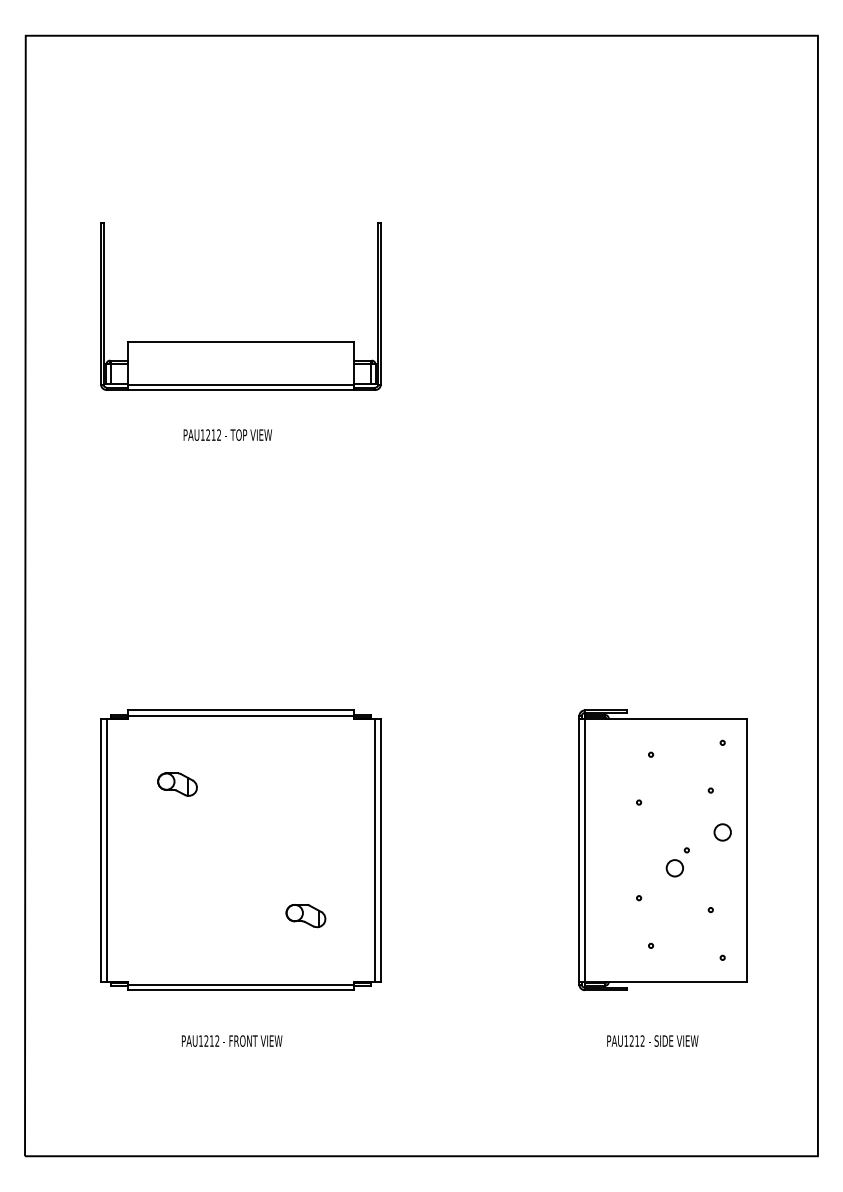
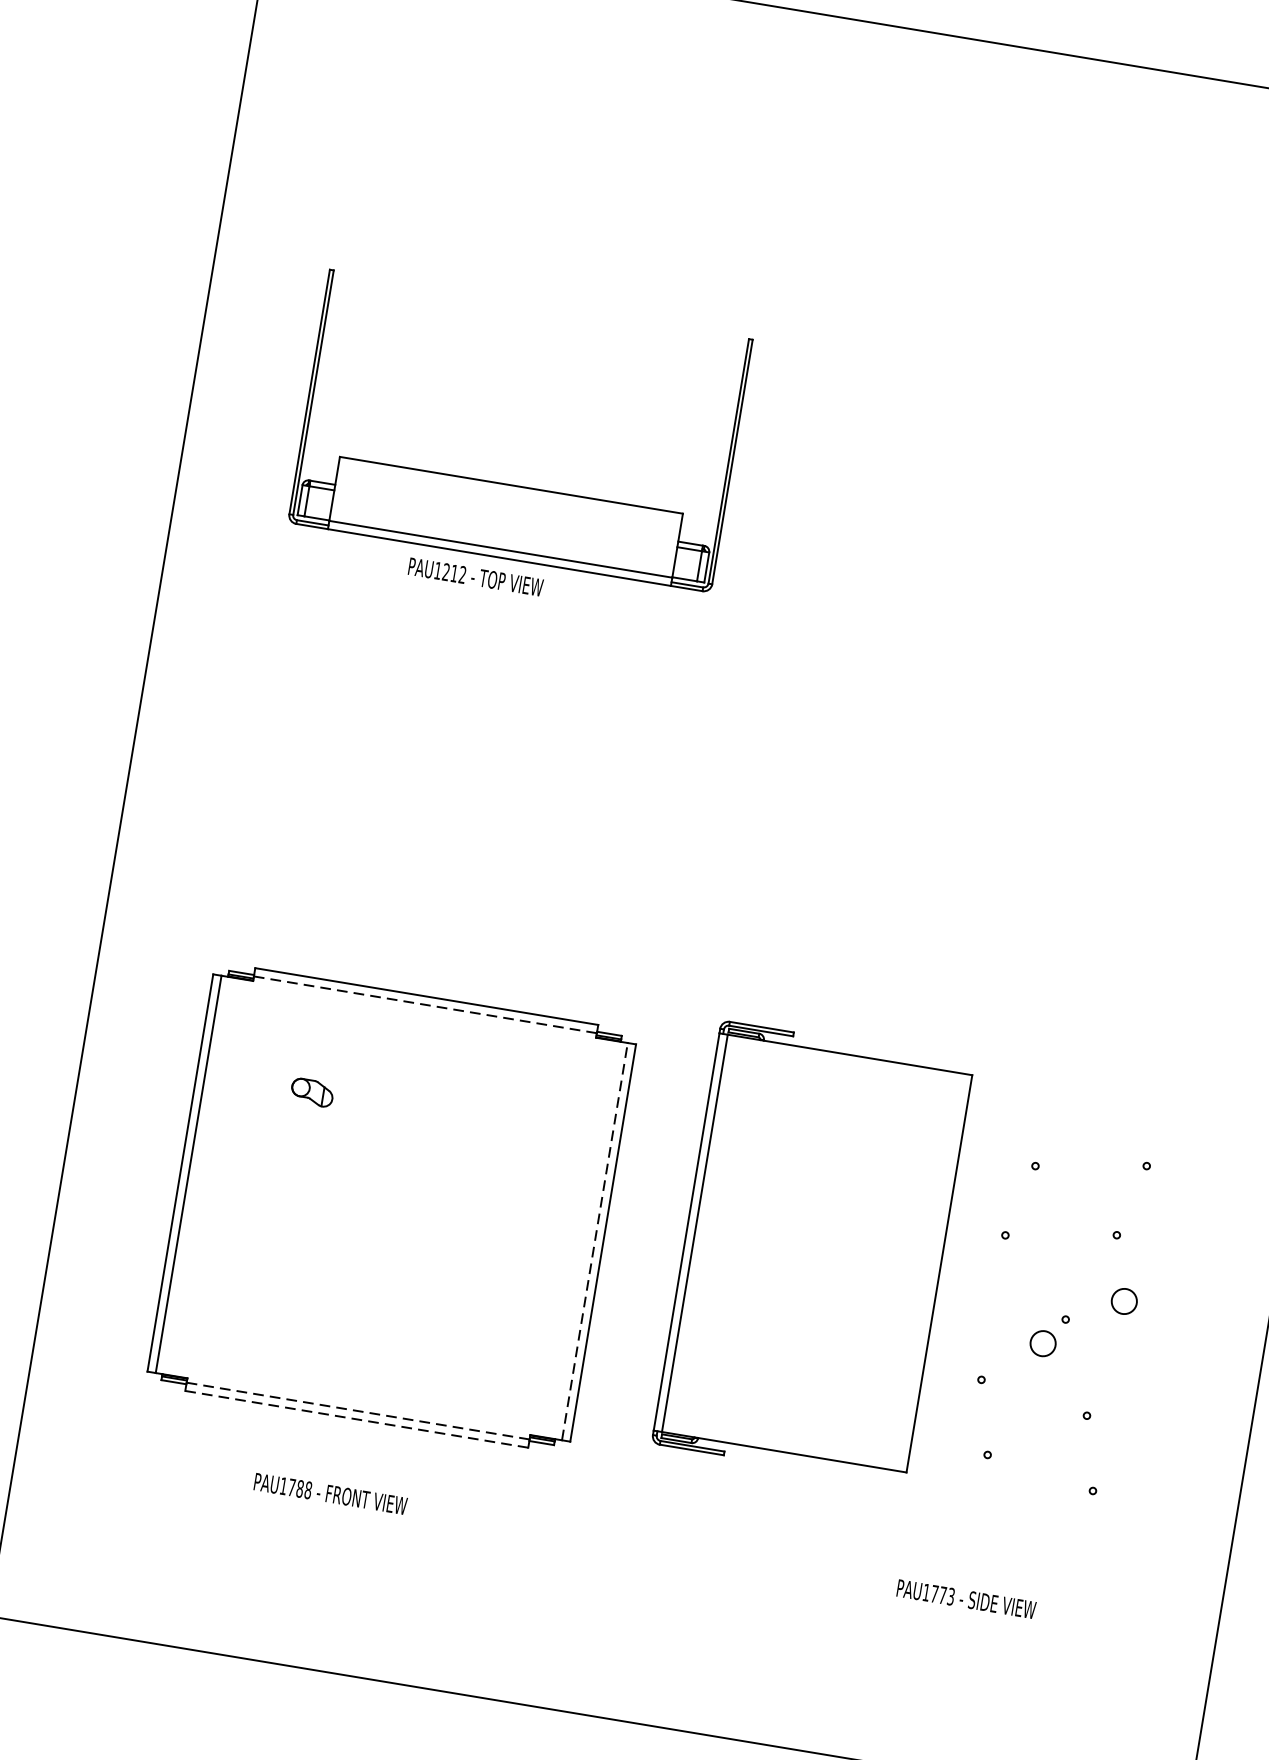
part: (240, 341) -> (510, 484), moved
line: (240, 715) -> (424, 1004), solid -> dashed
part: (177, 784) -> (312, 1092), size x0.7
line: (375, 849) -> (595, 1240), solid -> dashed
part: (662, 850) -> (812, 1252), moved
part: (305, 916) -> (472, 1324), removed
line: (241, 984) -> (359, 1410), solid -> dashed
line: (241, 990) -> (357, 1419), solid -> dashed
text: (211, 1040) -> (299, 1487), PAU1212 -> PAU1788
text: (636, 1040) -> (941, 1594), PAU1212 -> PAU1773

